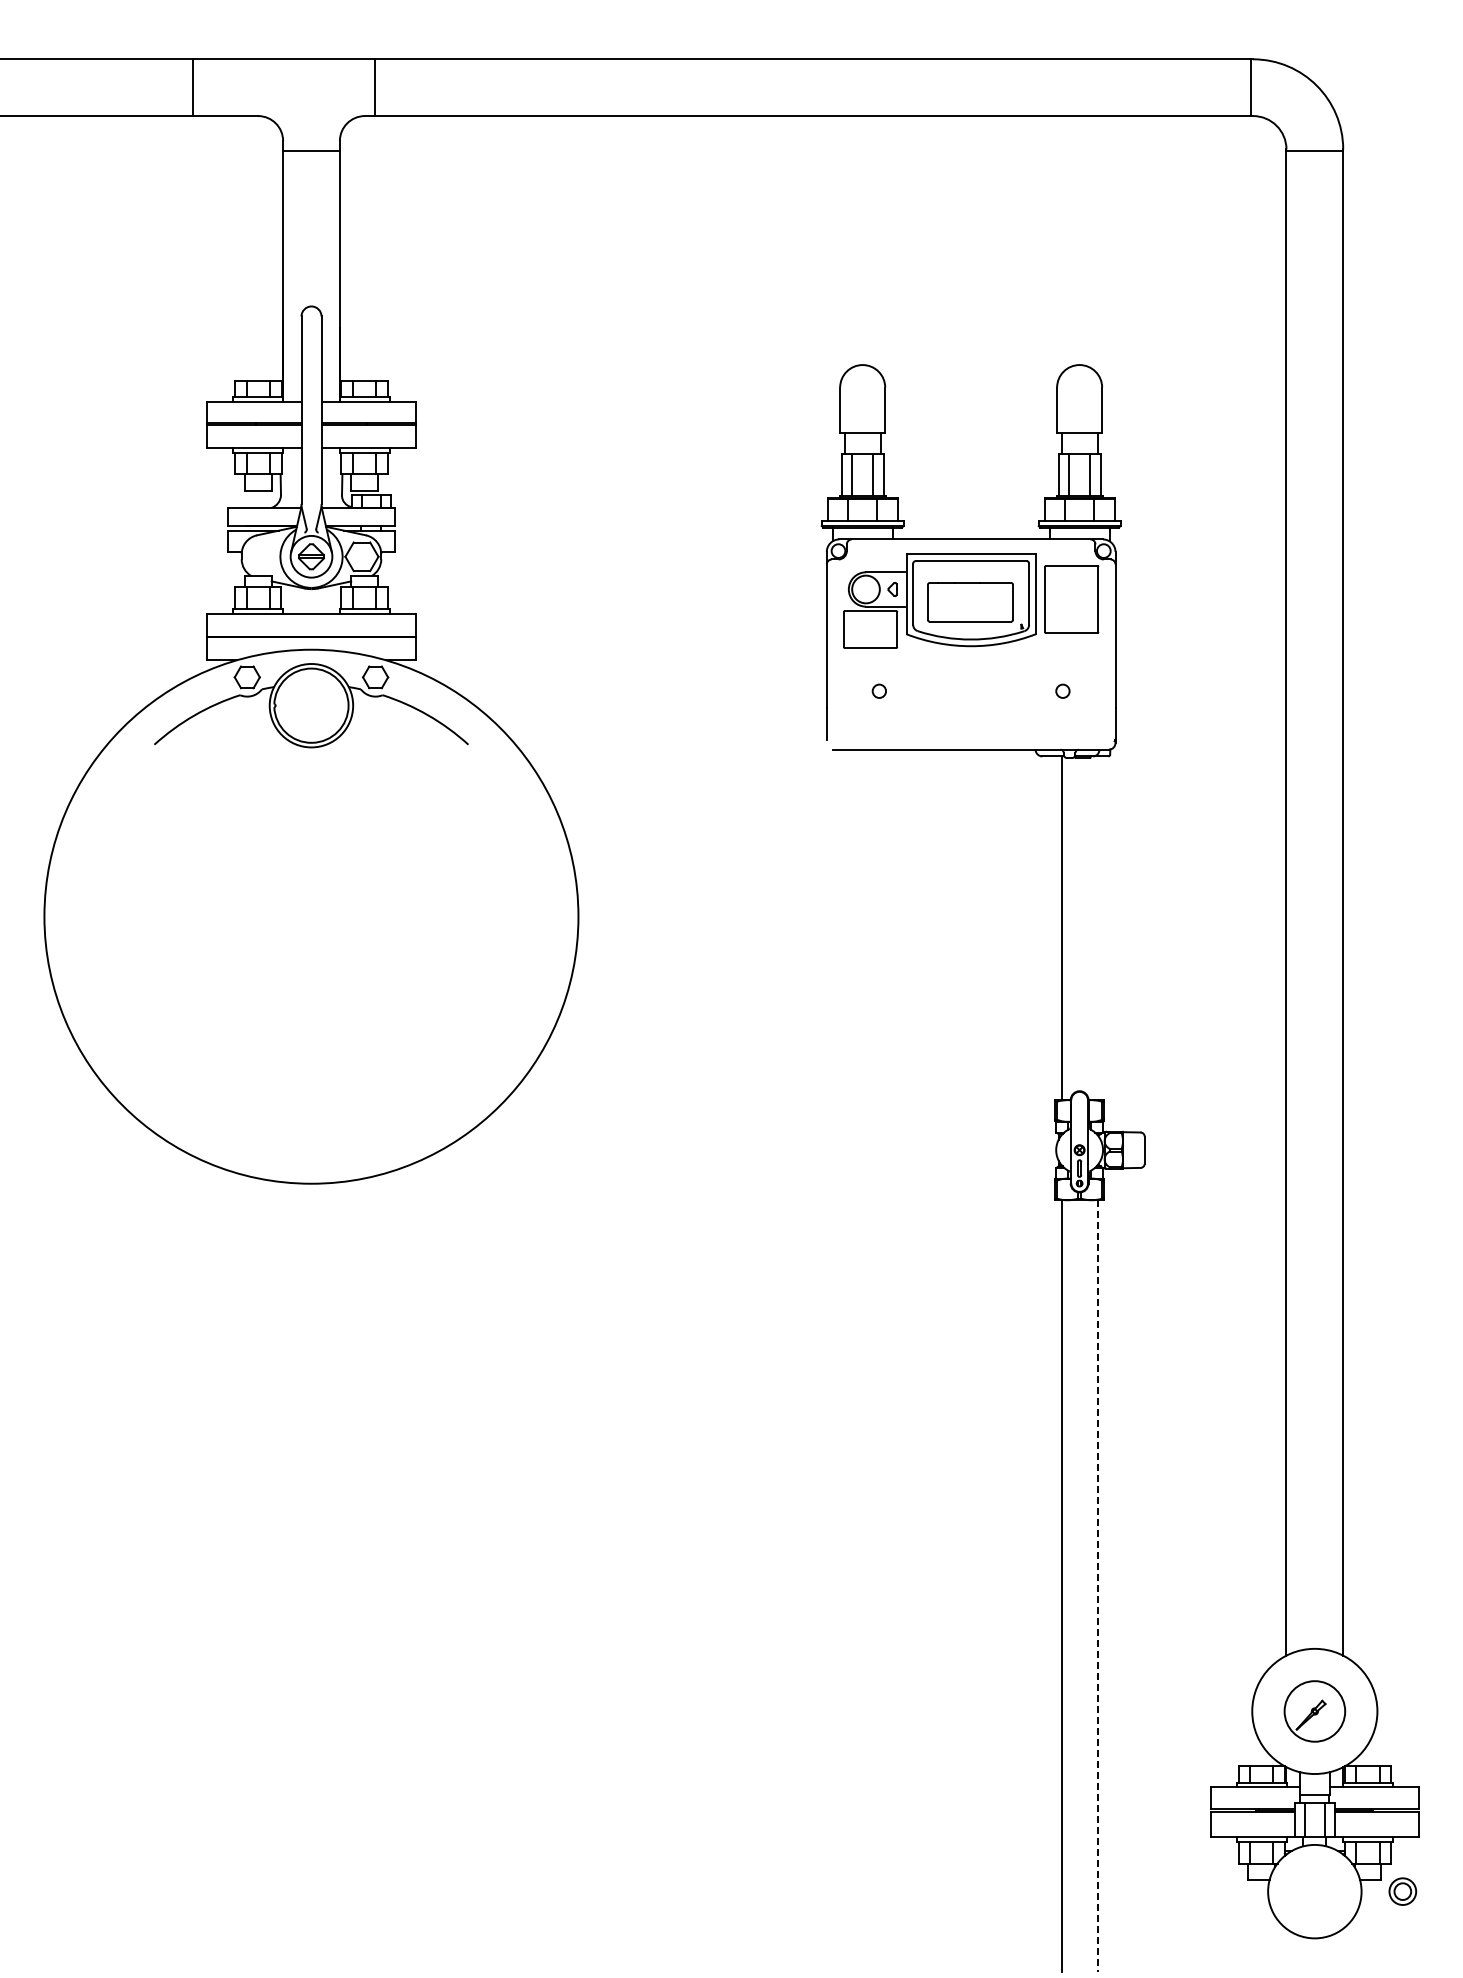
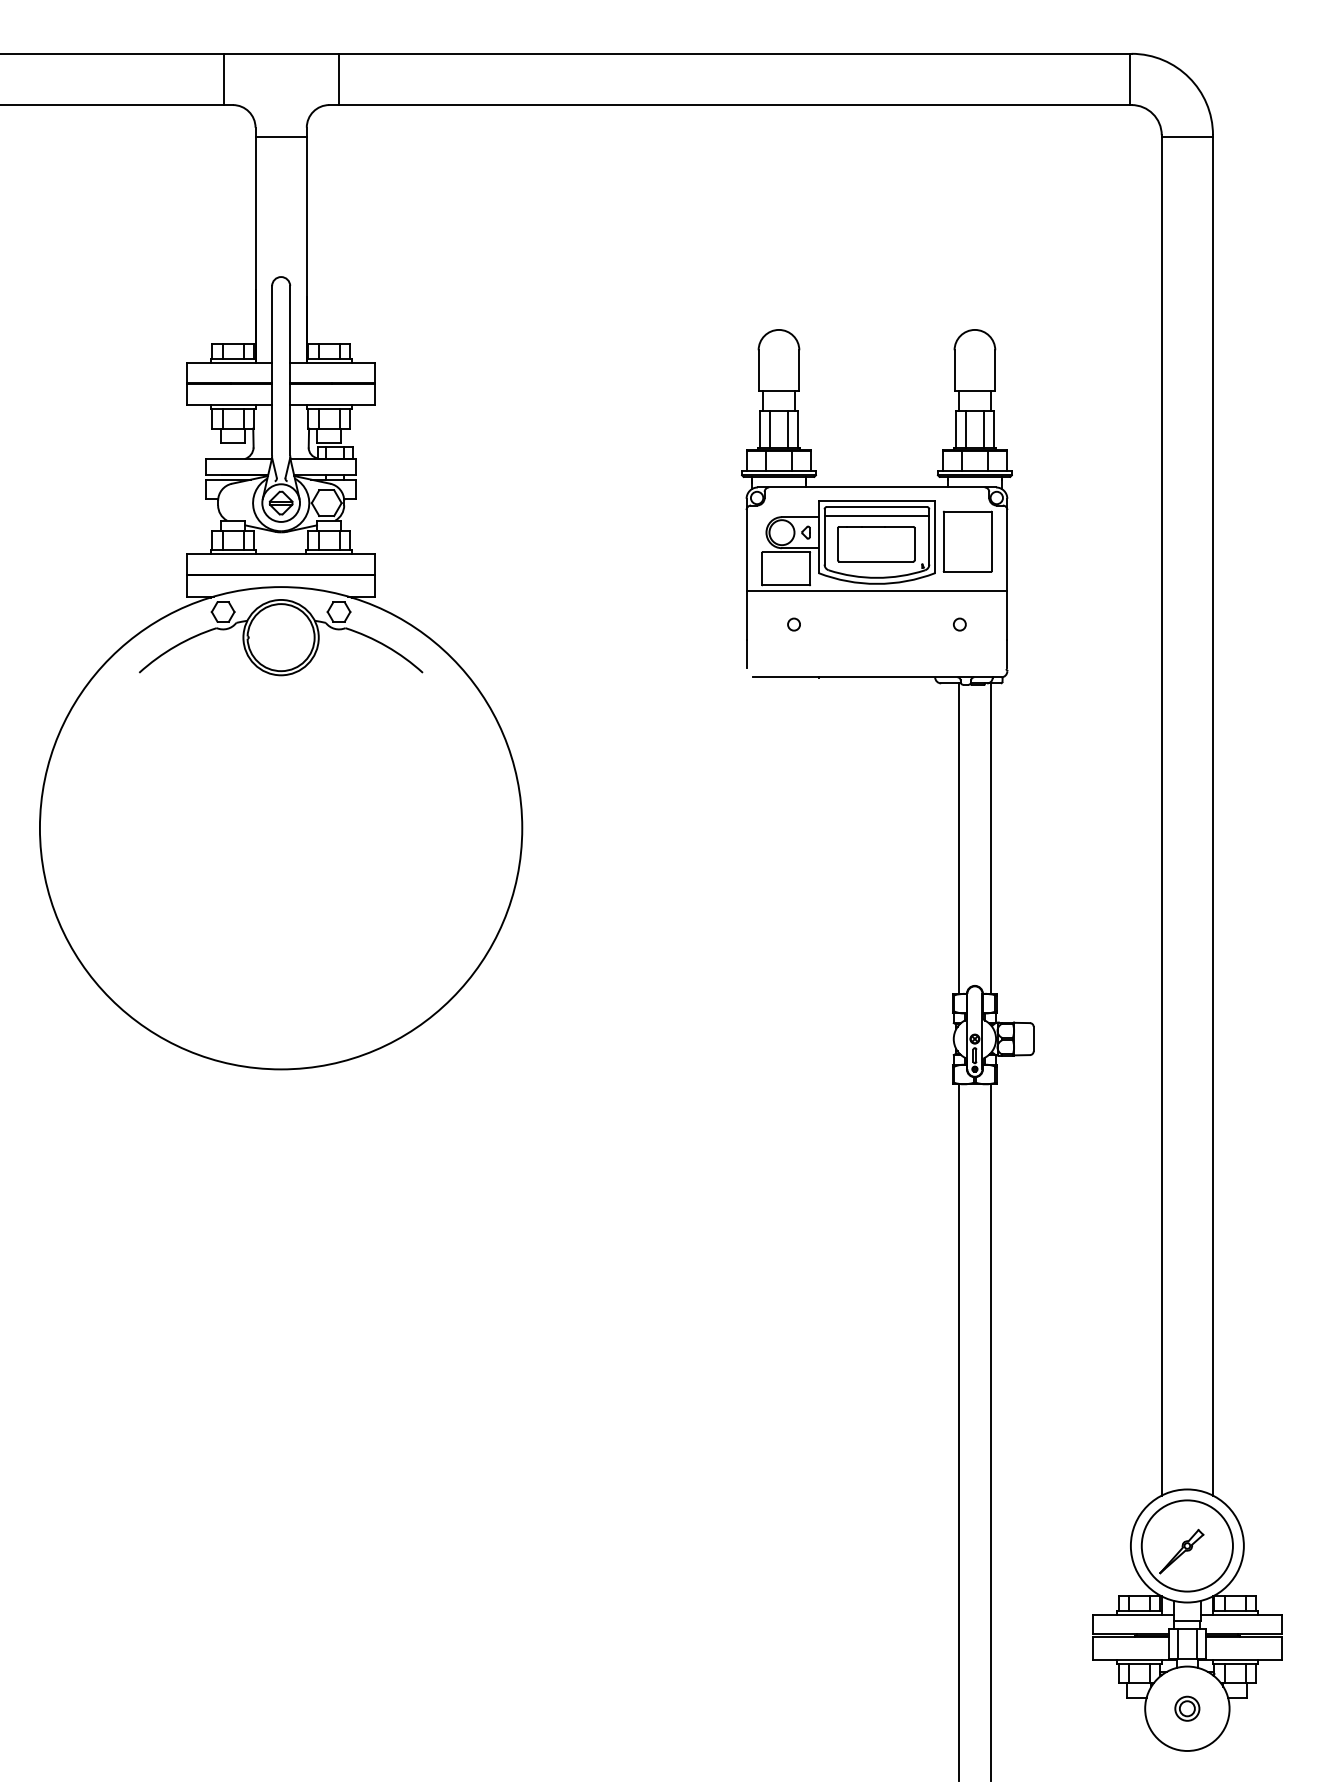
line: (192, 87) -> (223, 79), moved
line: (971, 570) -> (877, 515), added
line: (970, 653) -> (876, 590), added
line: (1097, 928) -> (991, 838), added
line: (1097, 1585) -> (991, 1432), dashed -> solid
part: (1314, 1711) -> (1187, 1546), size x1.67
part: (1402, 1891) -> (1187, 1708), moved

